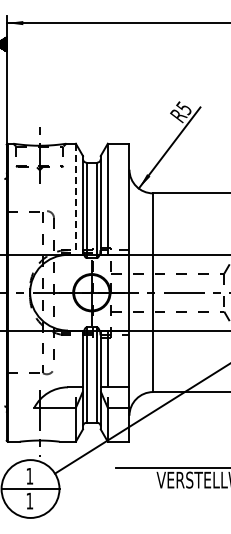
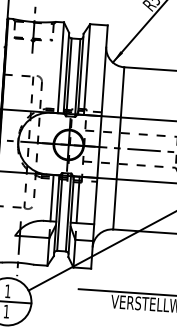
line: (75, 199) -> (60, 67), dashed -> solid
line: (75, 358) -> (51, 197), added

